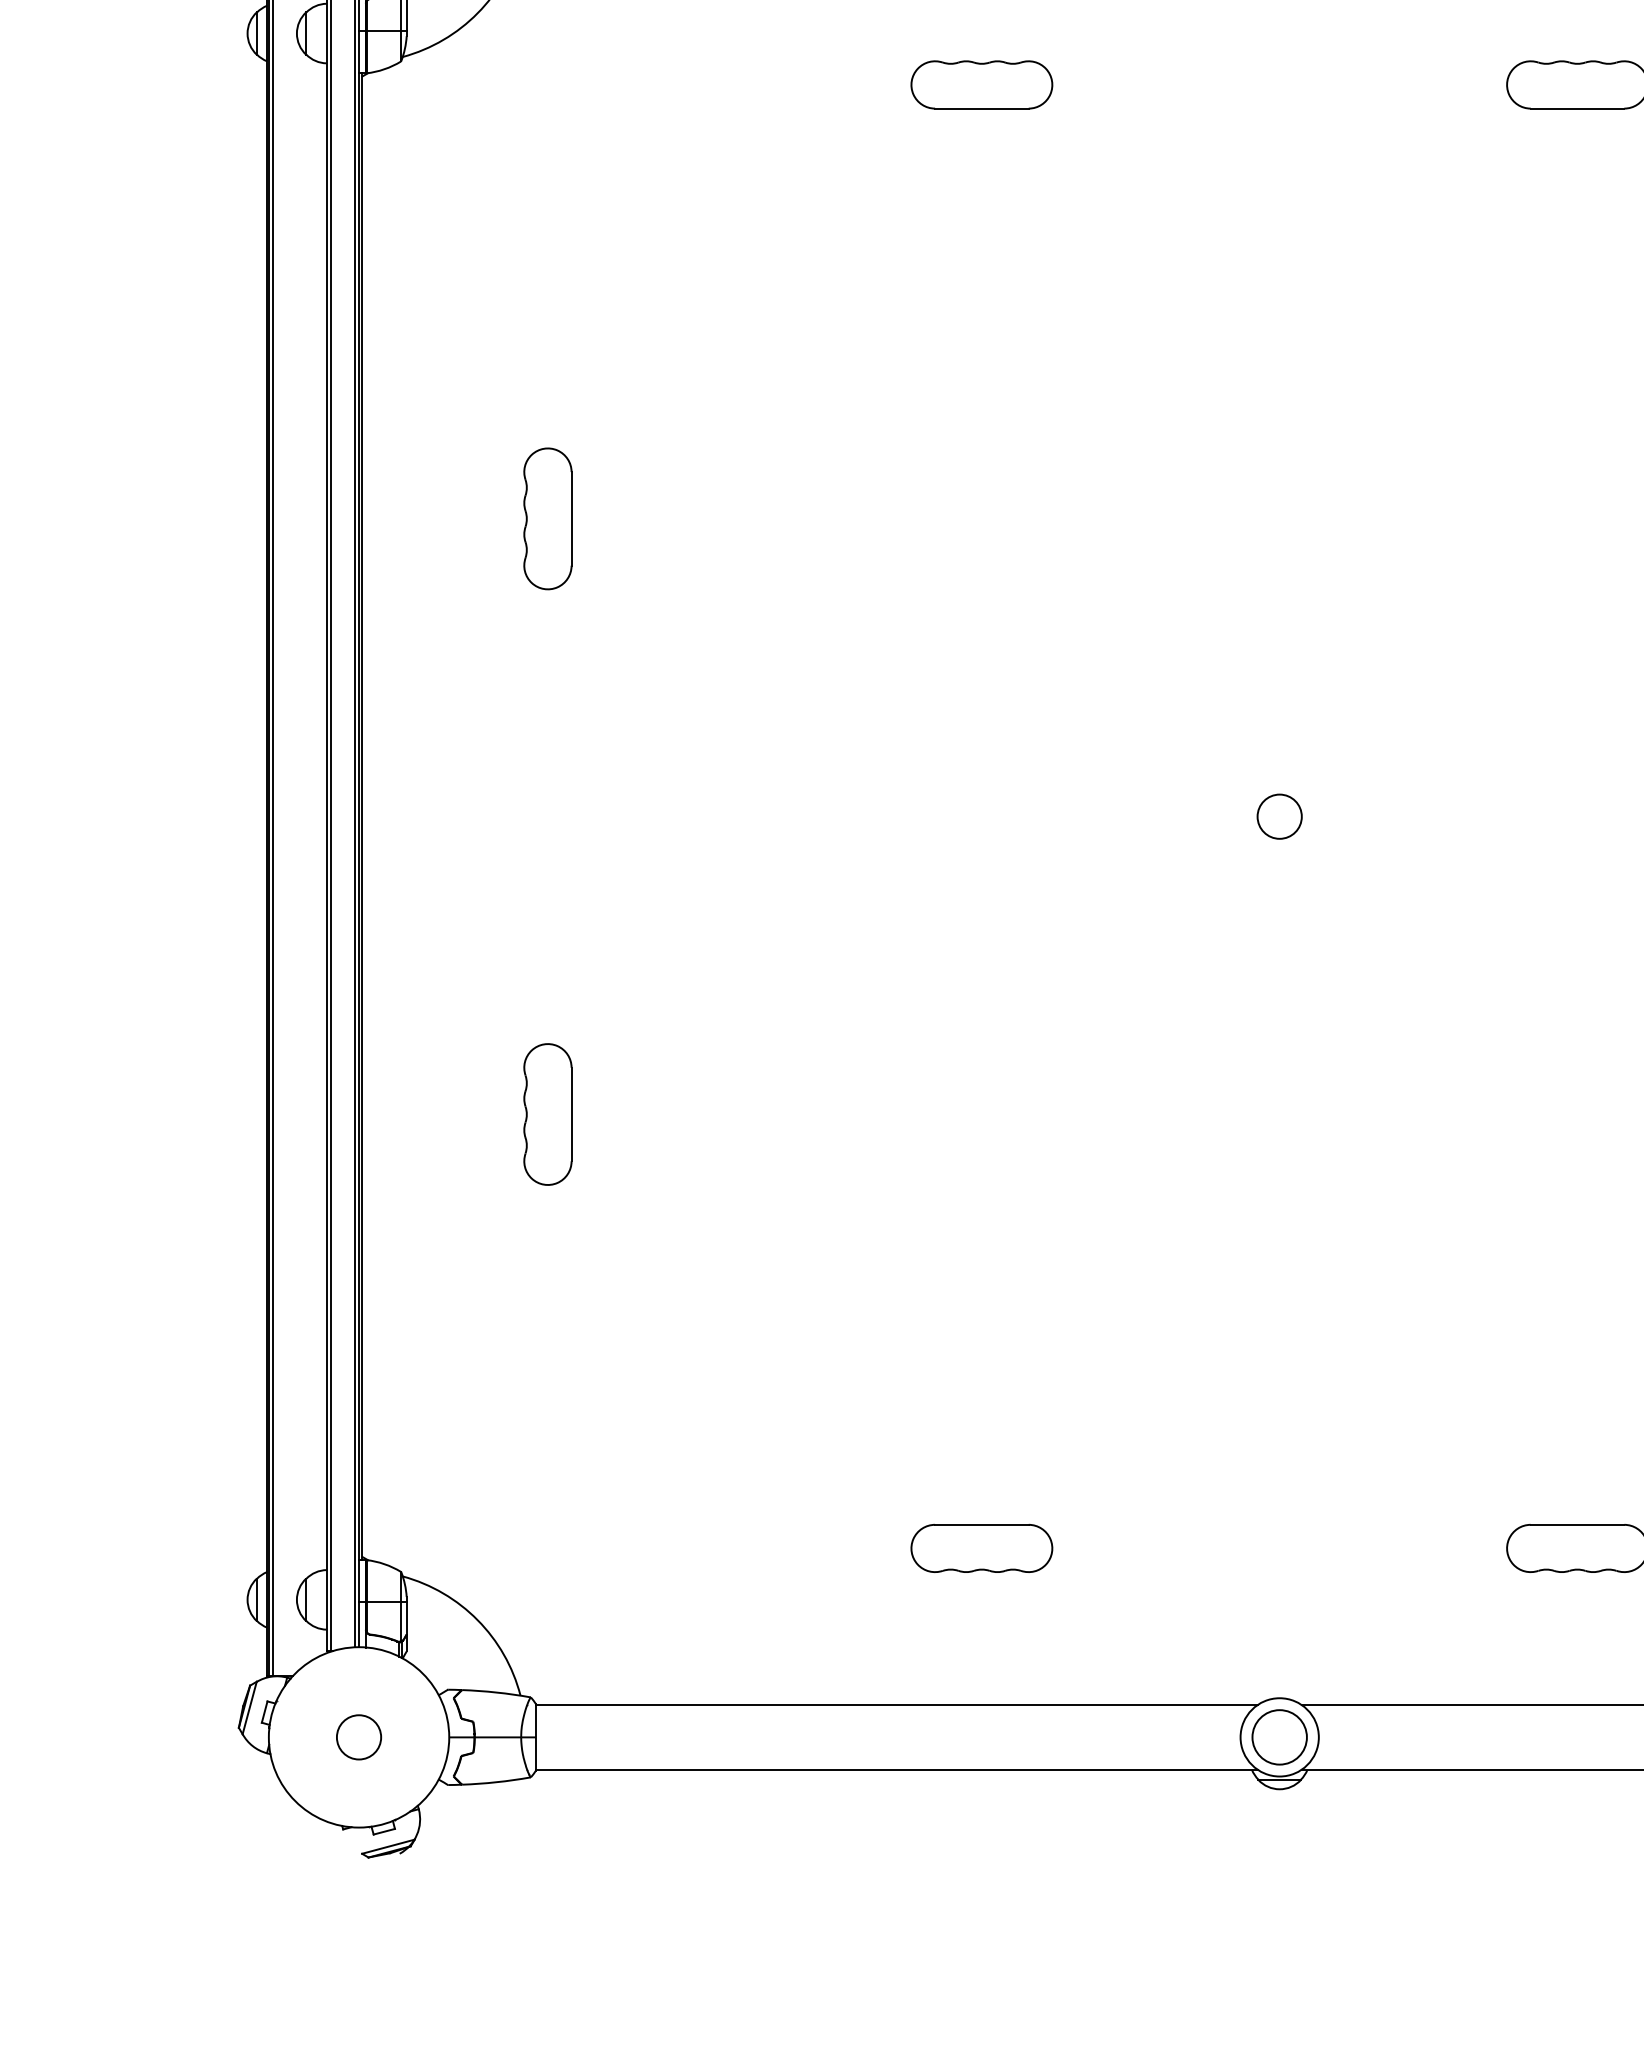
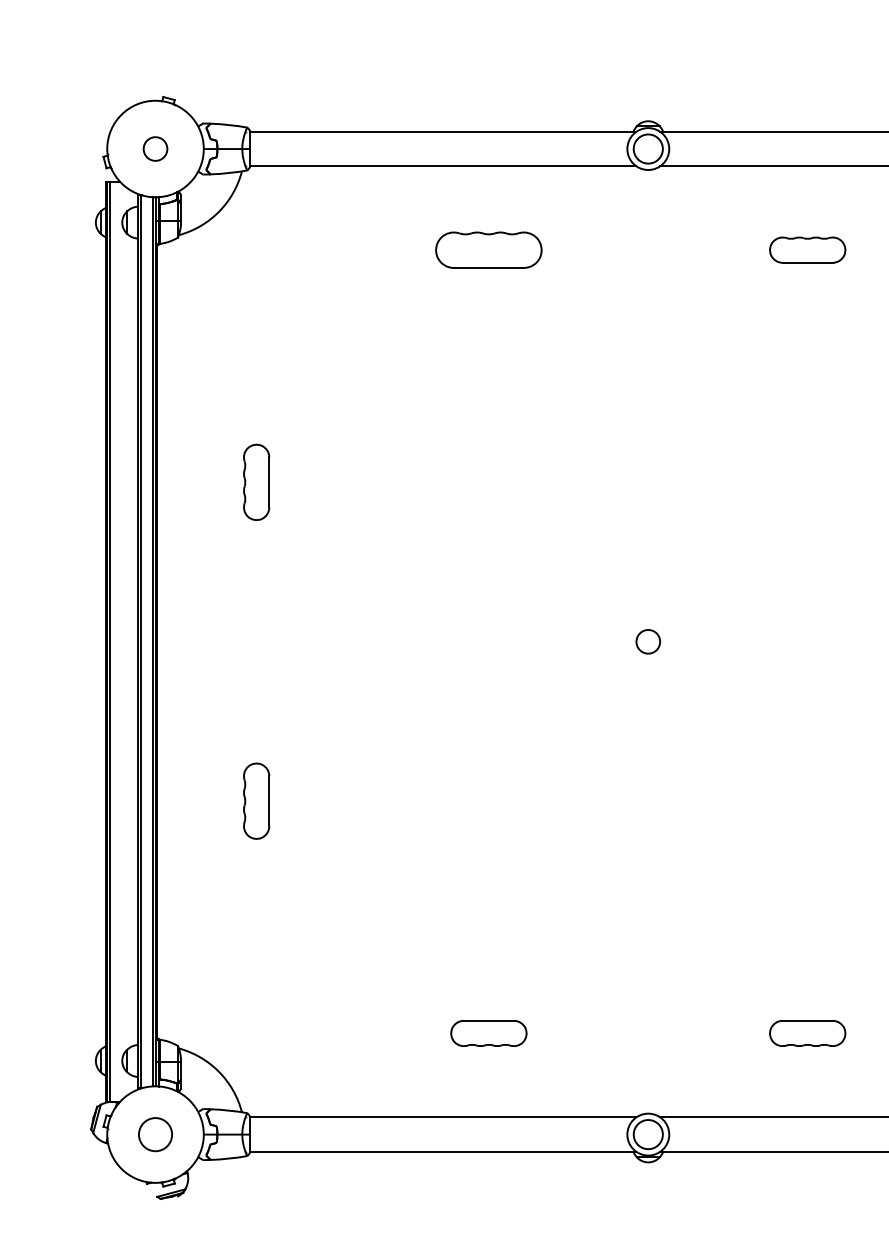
part: (981, 83) -> (488, 249), size x1.4
circle: (358, 1737) -> (155, 1134), size x1.4

